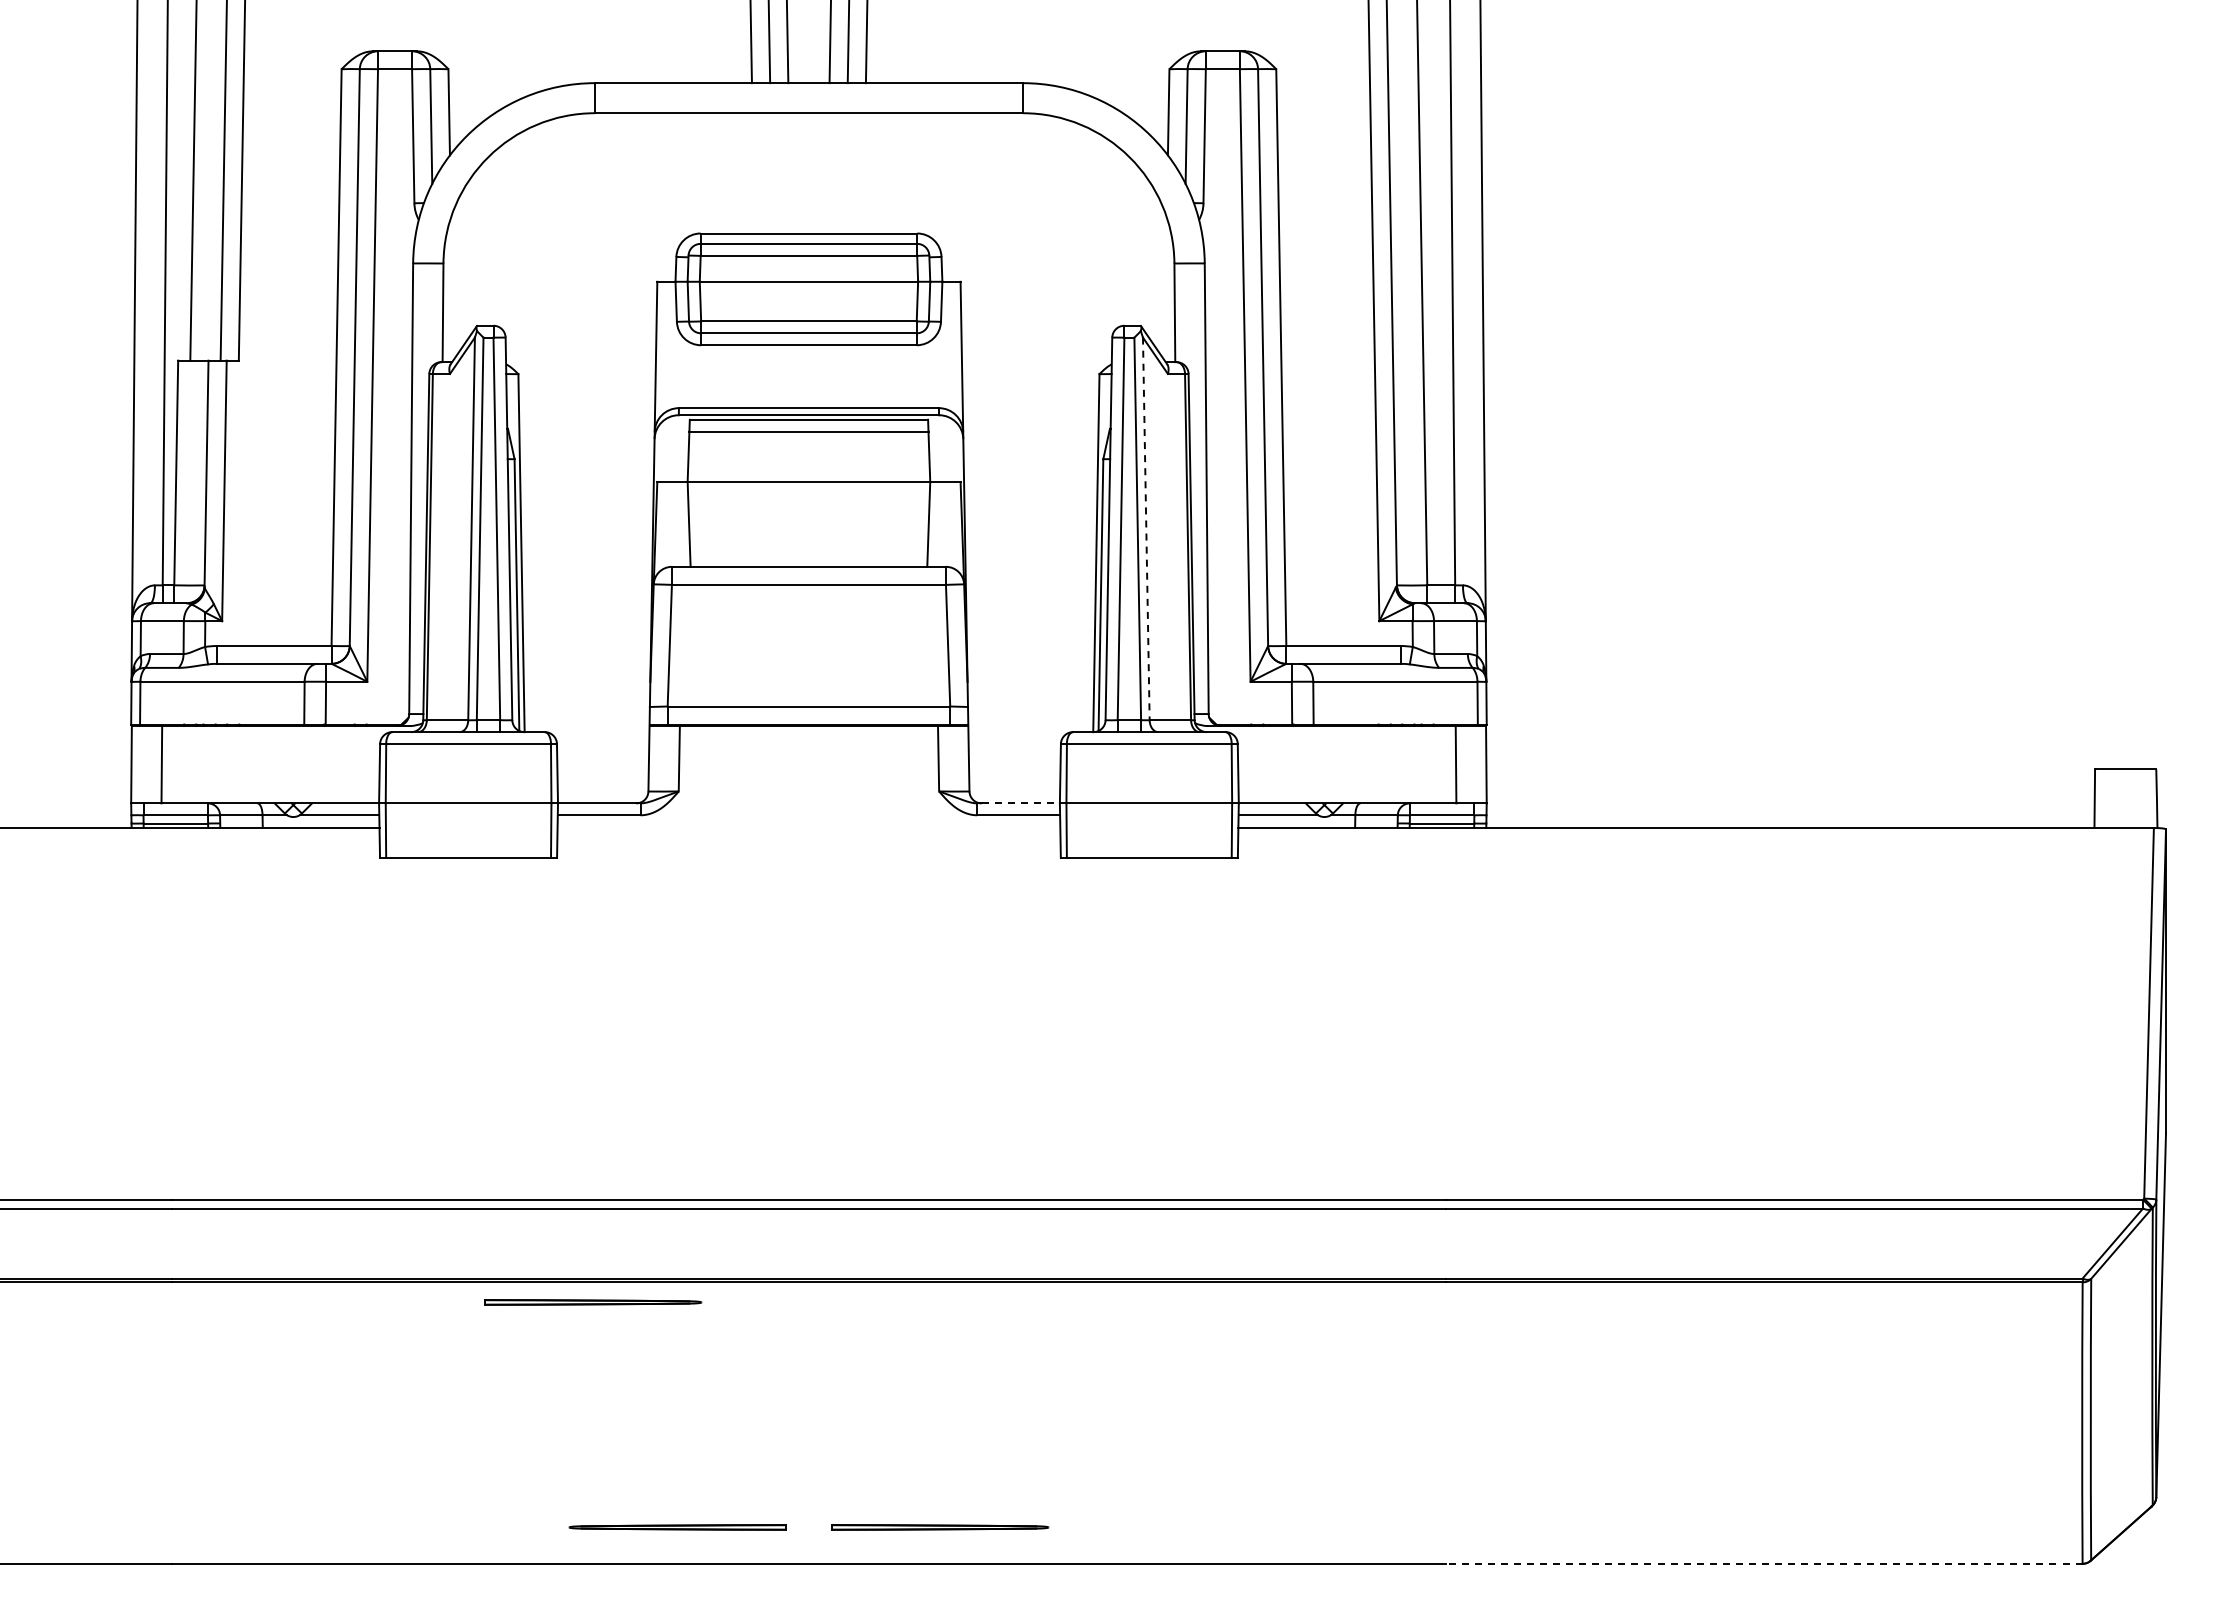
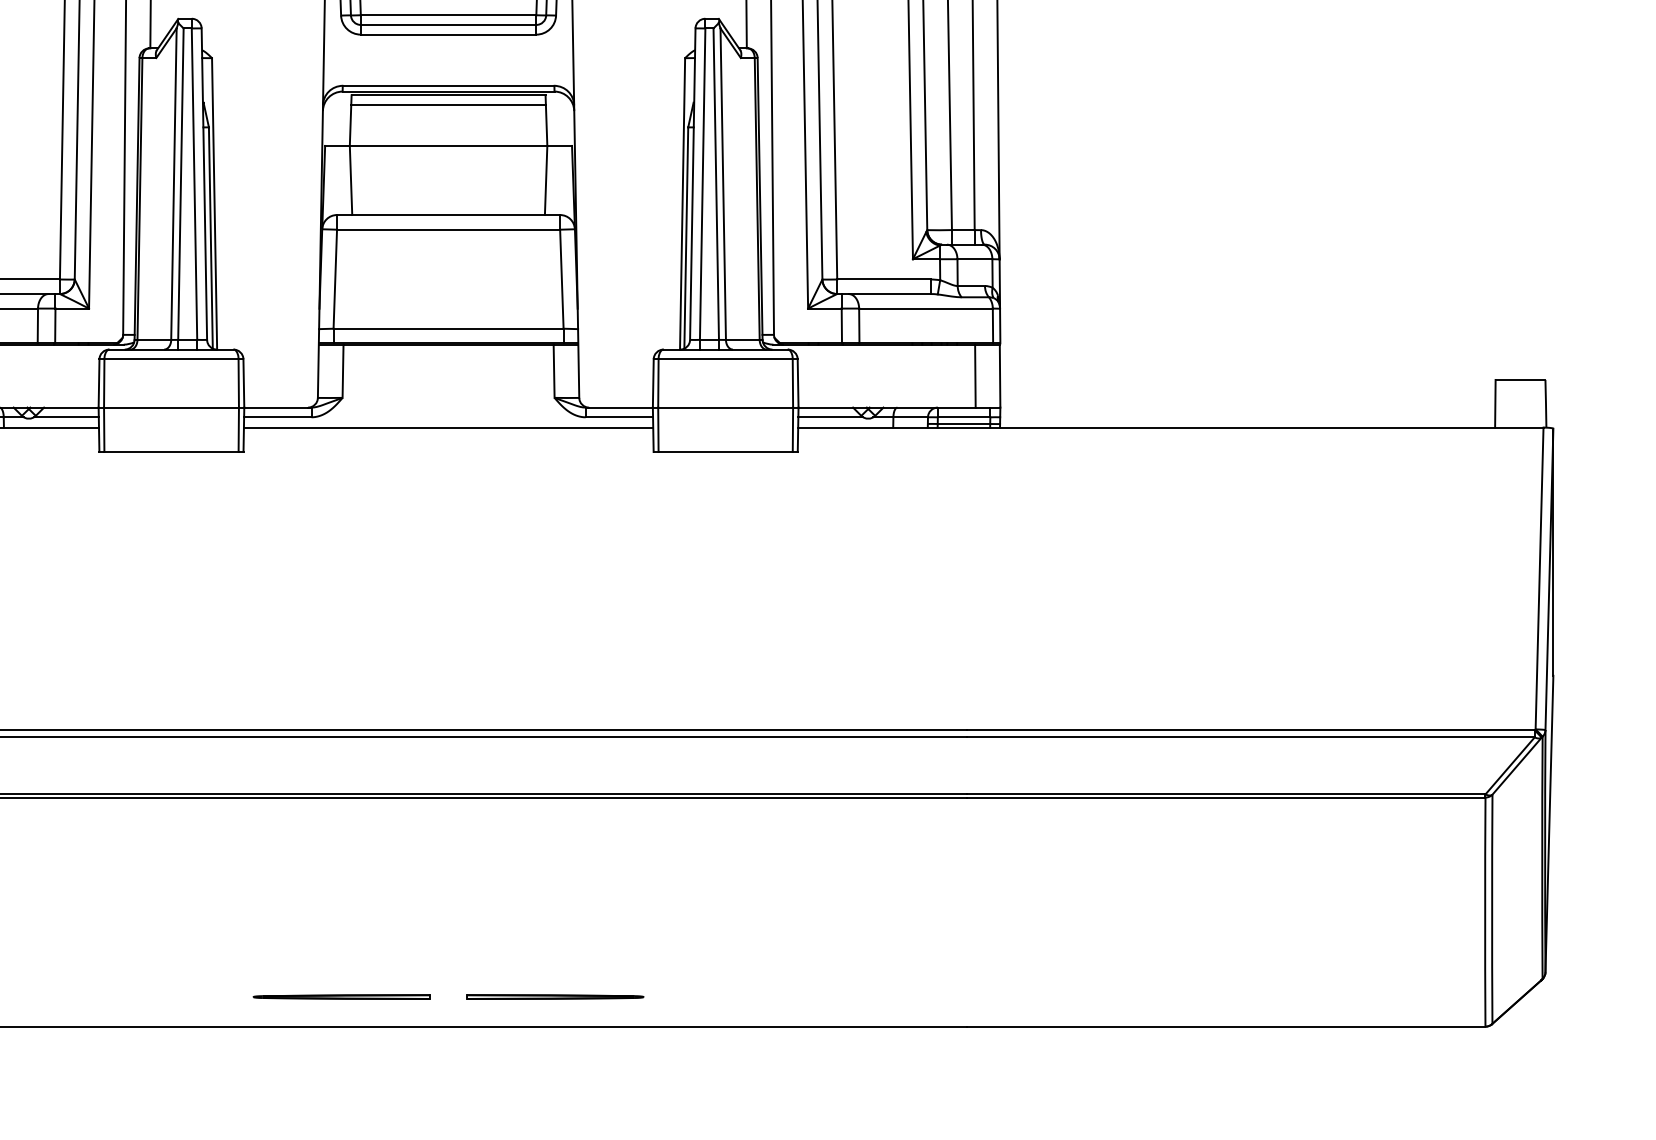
line: (1146, 529) -> (723, 184), dashed -> solid
line: (1021, 803) -> (621, 407), dashed -> solid
line: (808, 828) -> (448, 428), added
part: (593, 1302) -> (273, 813), removed
line: (1763, 1563) -> (1225, 1026), dashed -> solid

